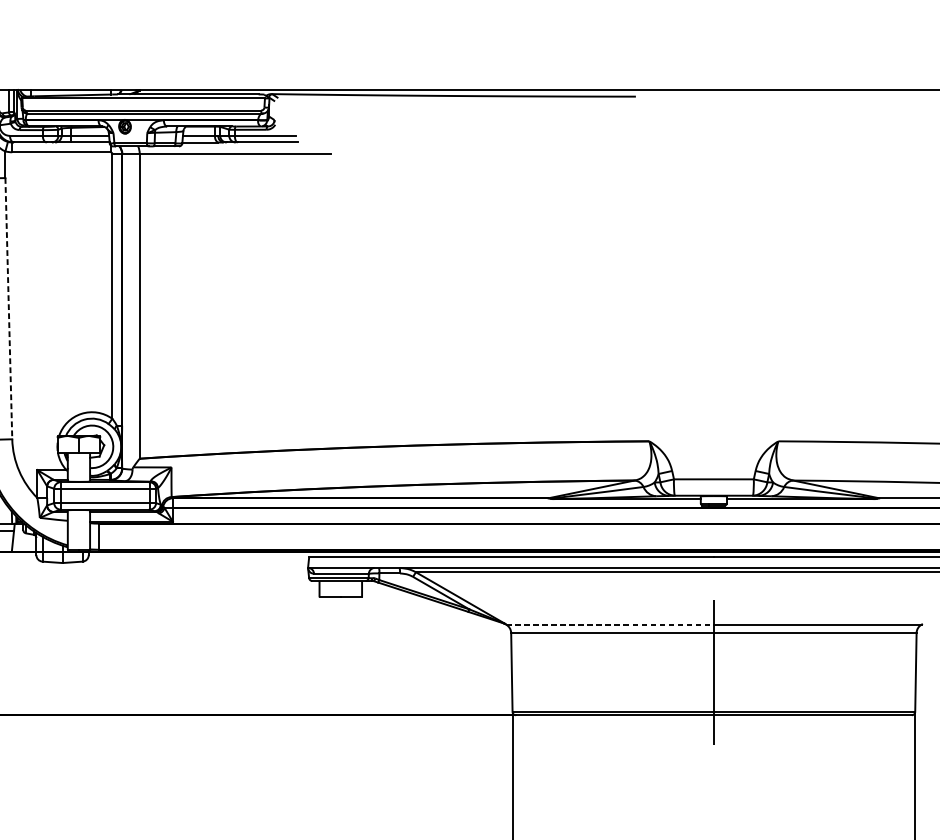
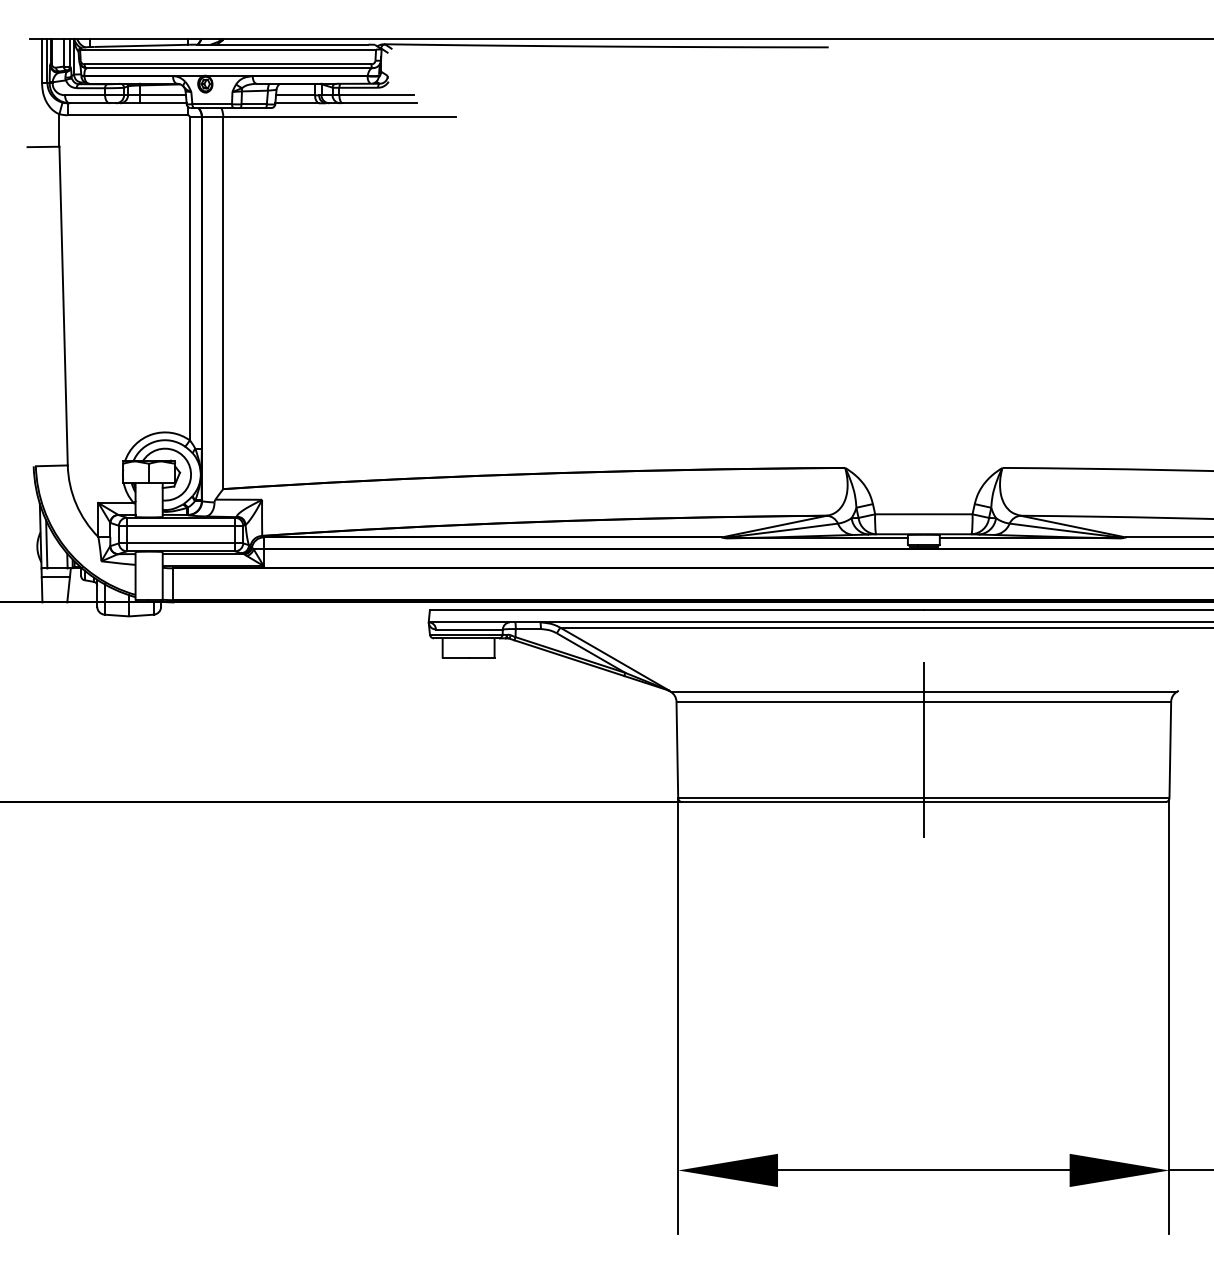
line: (8, 309) -> (63, 306), dashed -> solid
line: (610, 624) -> (797, 691), dashed -> solid

